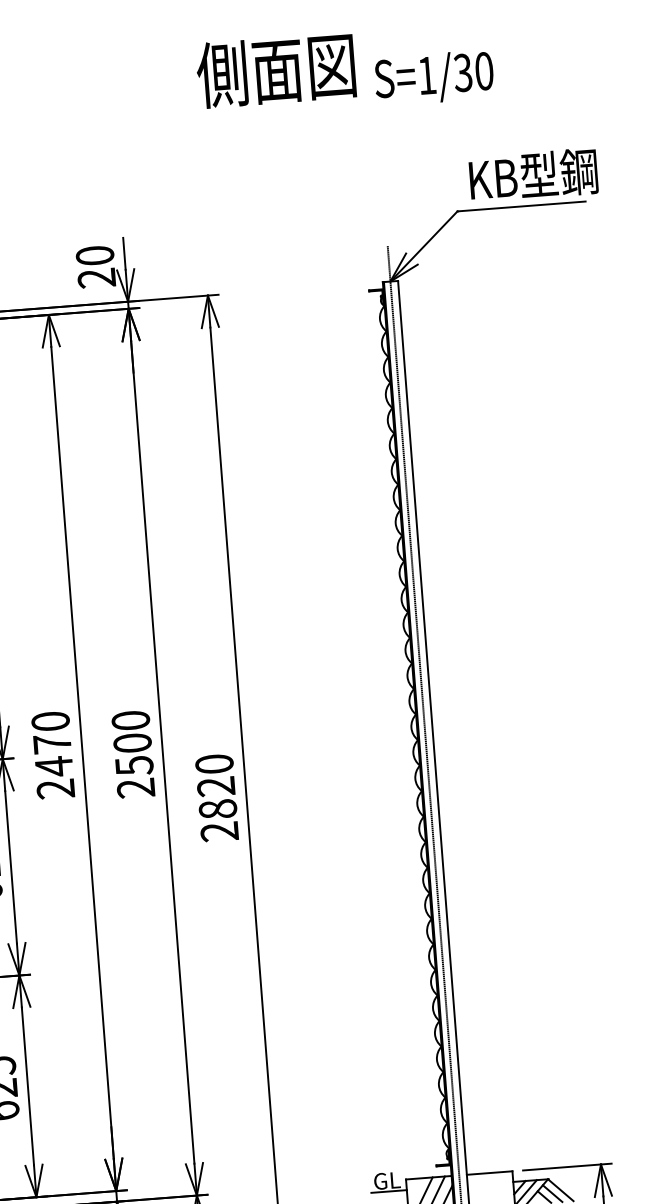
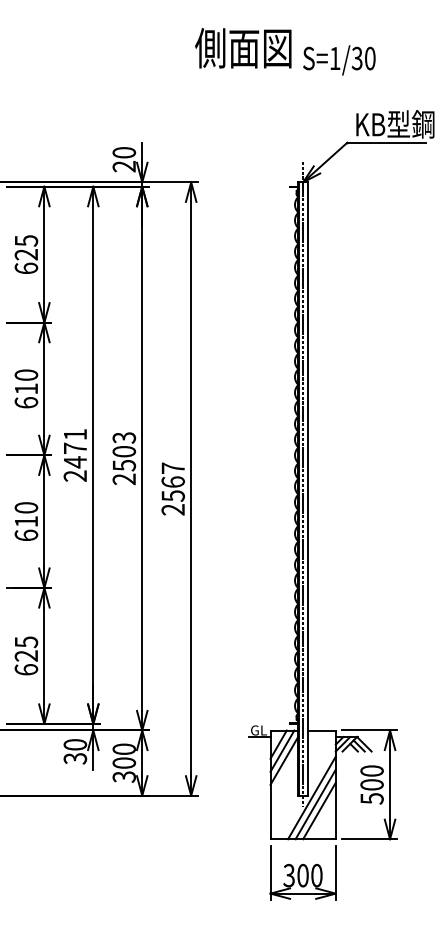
text: (129, 720) -> (123, 437), 2500 -> 2503
text: (50, 721) -> (75, 434), 2470 -> 2471
text: (214, 785) -> (172, 481), 2820 -> 2567

